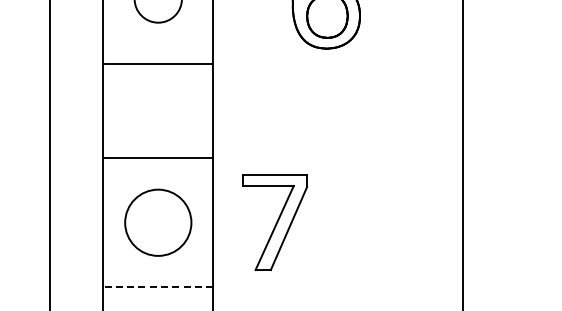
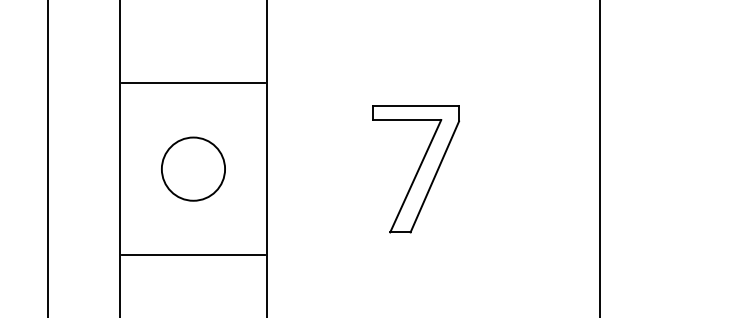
circle: (157, 222) -> (192, 168), size x0.71
part: (275, 222) -> (416, 168), moved
line: (158, 287) -> (193, 255), dashed -> solid

